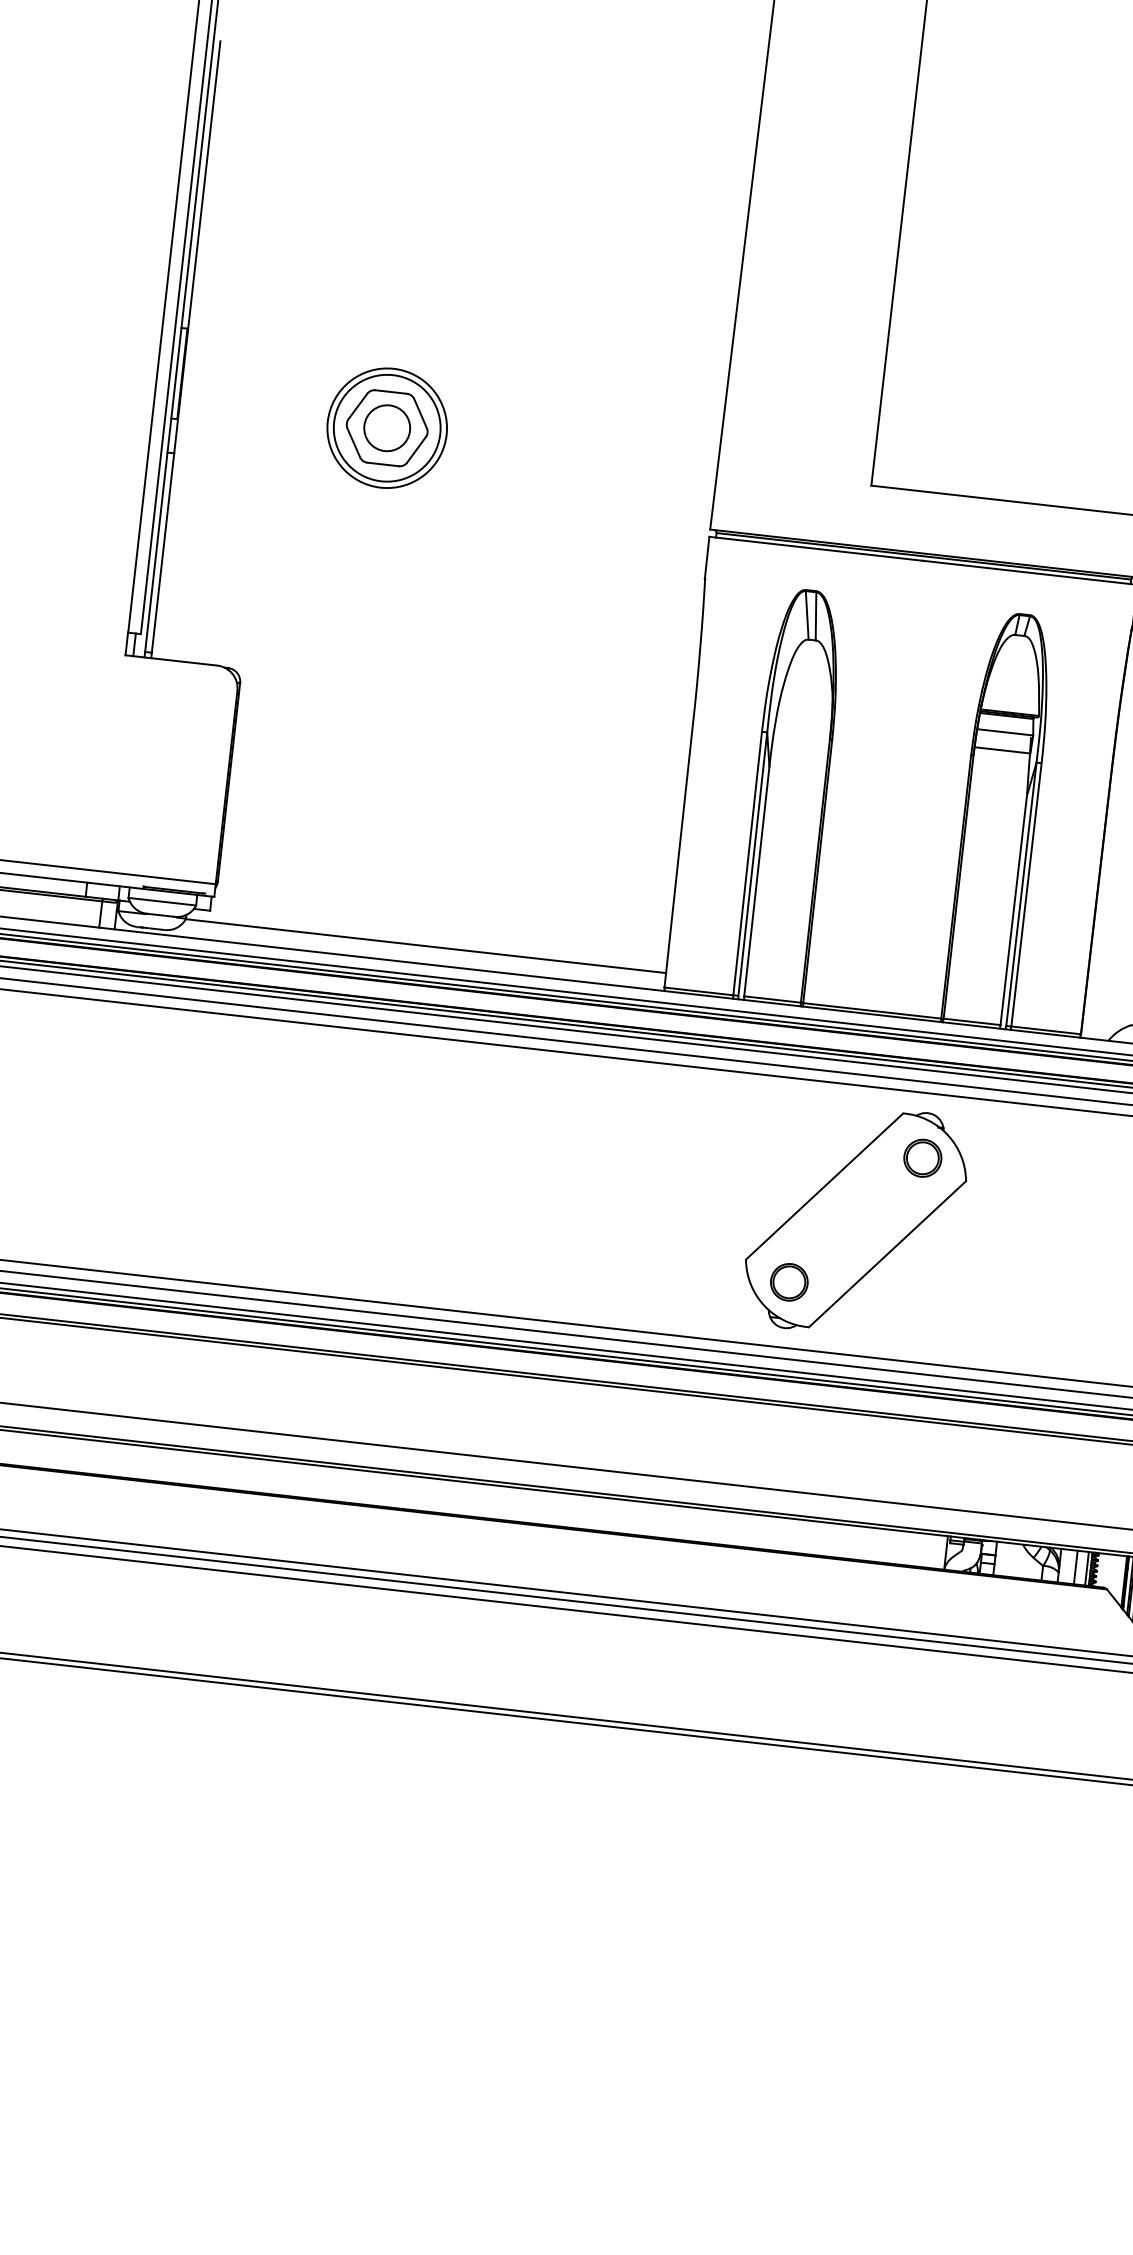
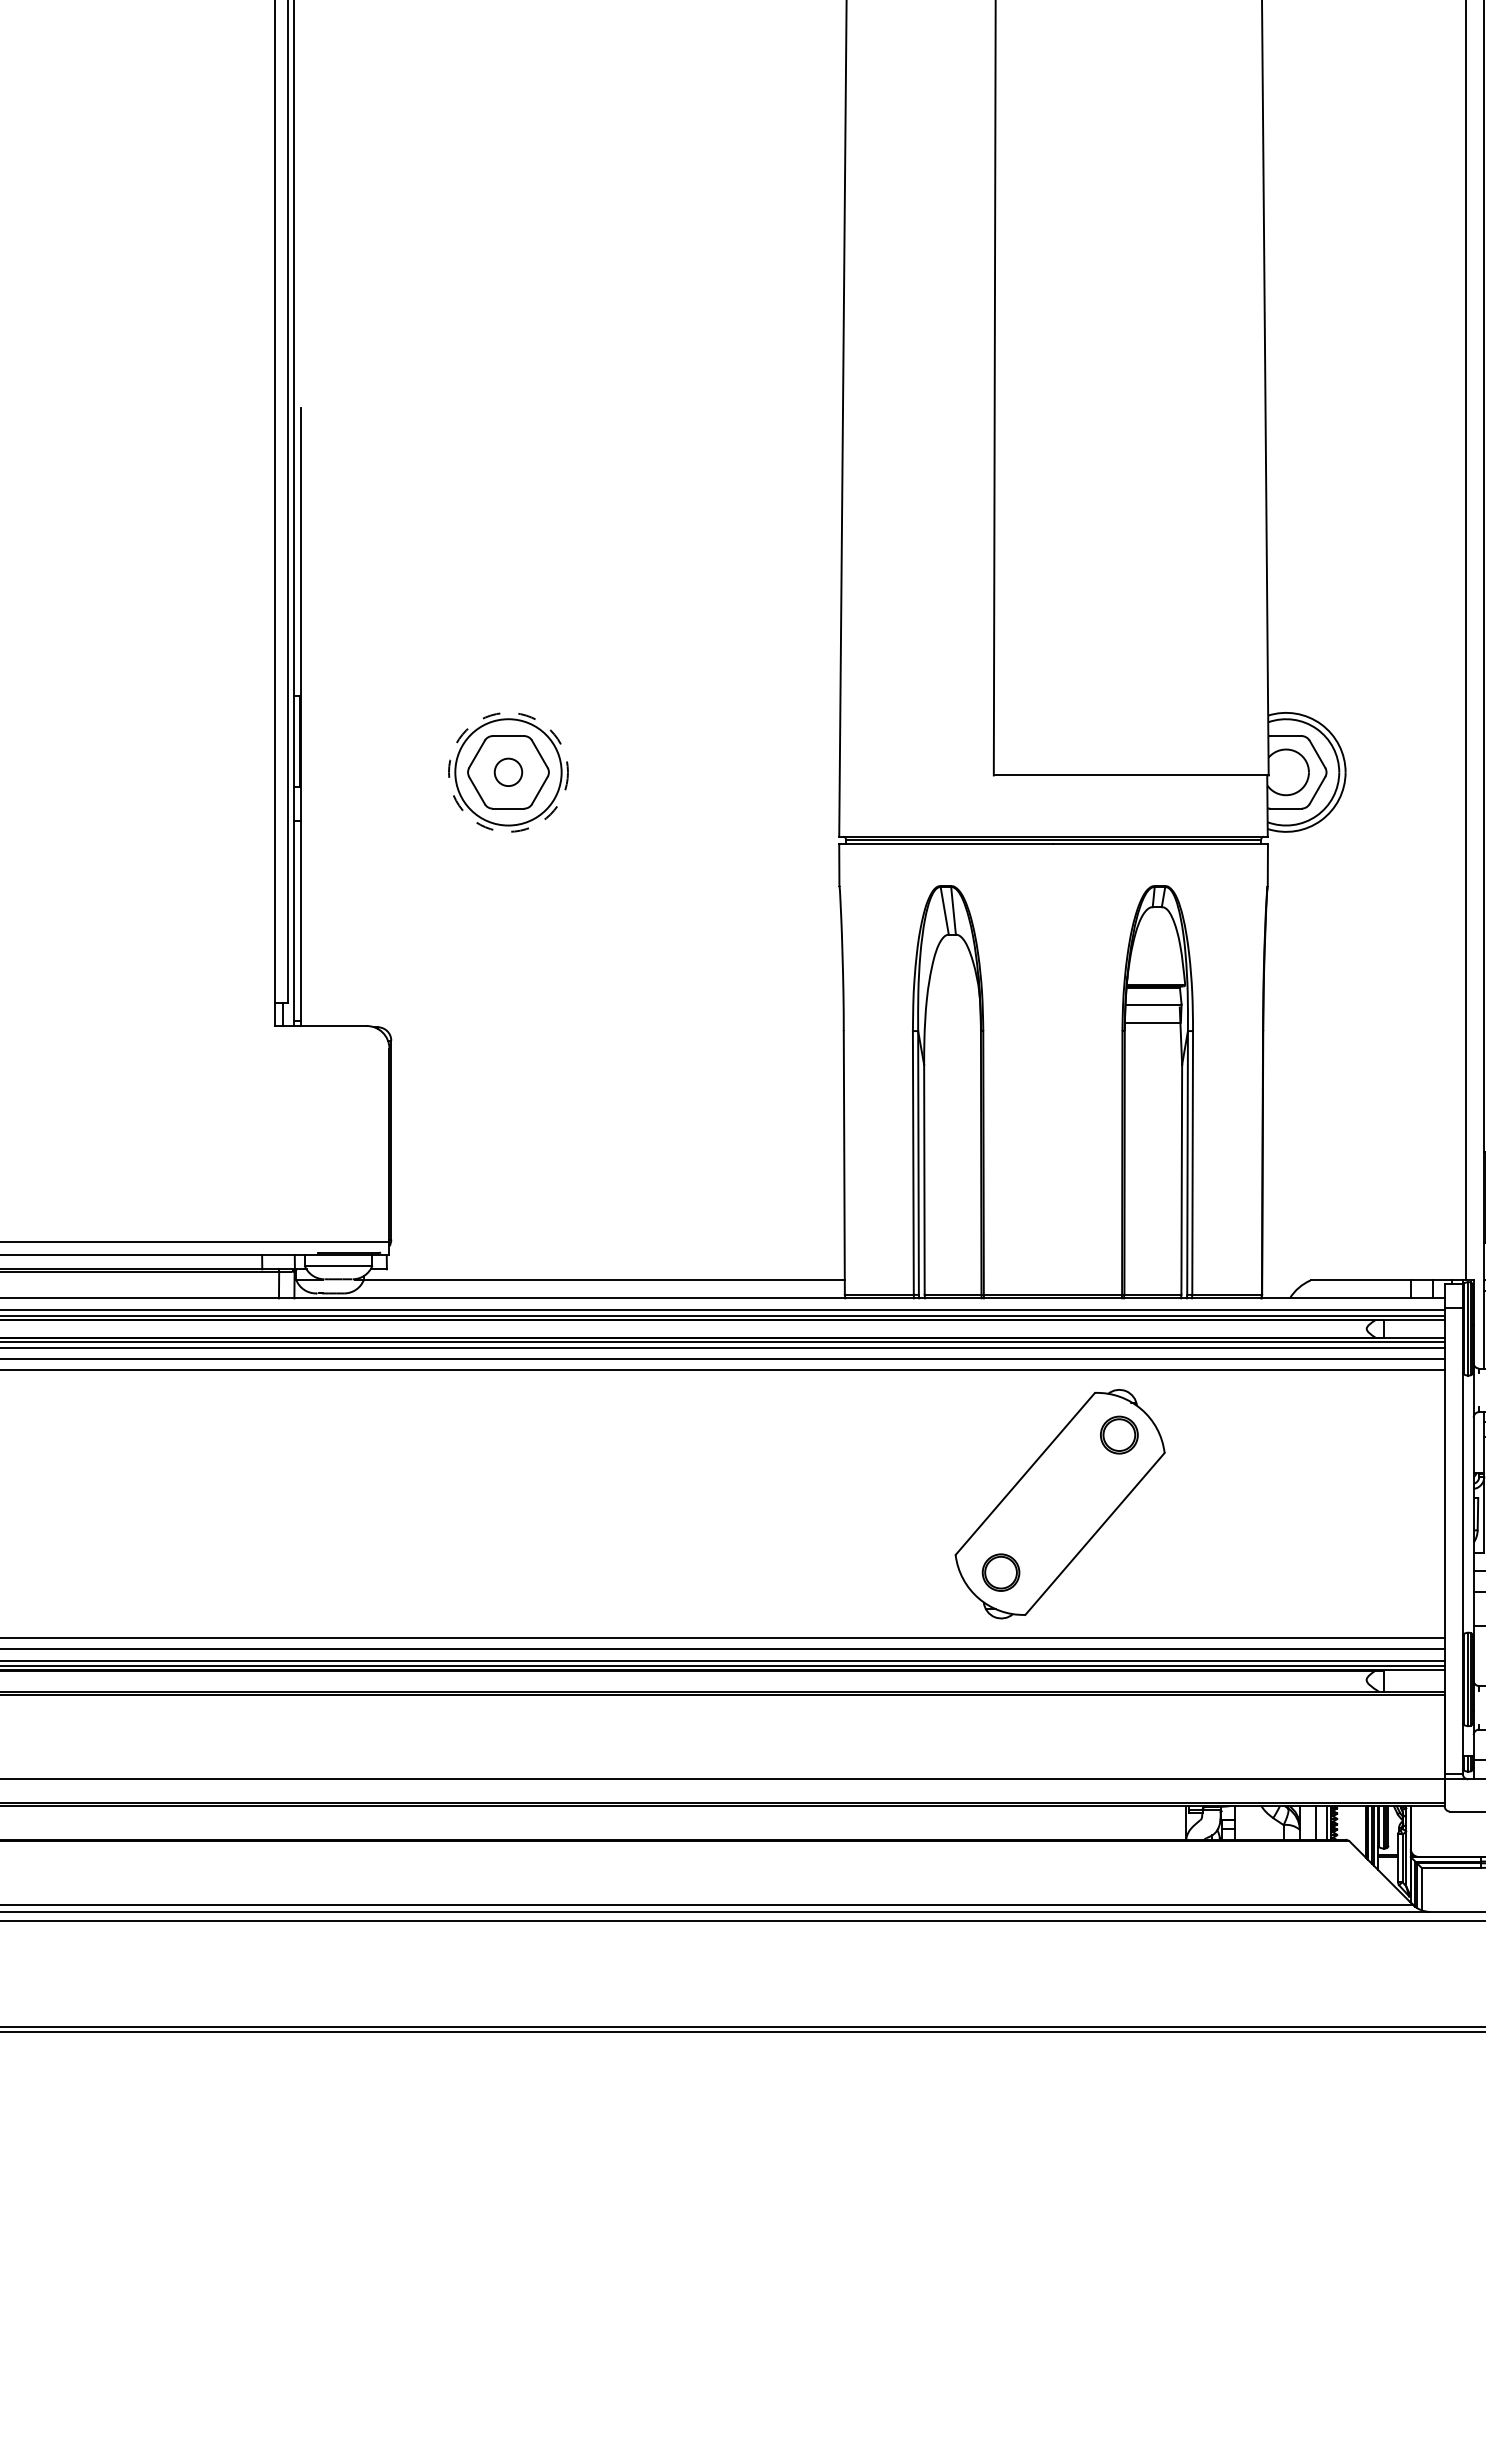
circle: (387, 427) -> (508, 771), solid -> dashed
circle: (387, 428) -> (508, 772), size x0.6

